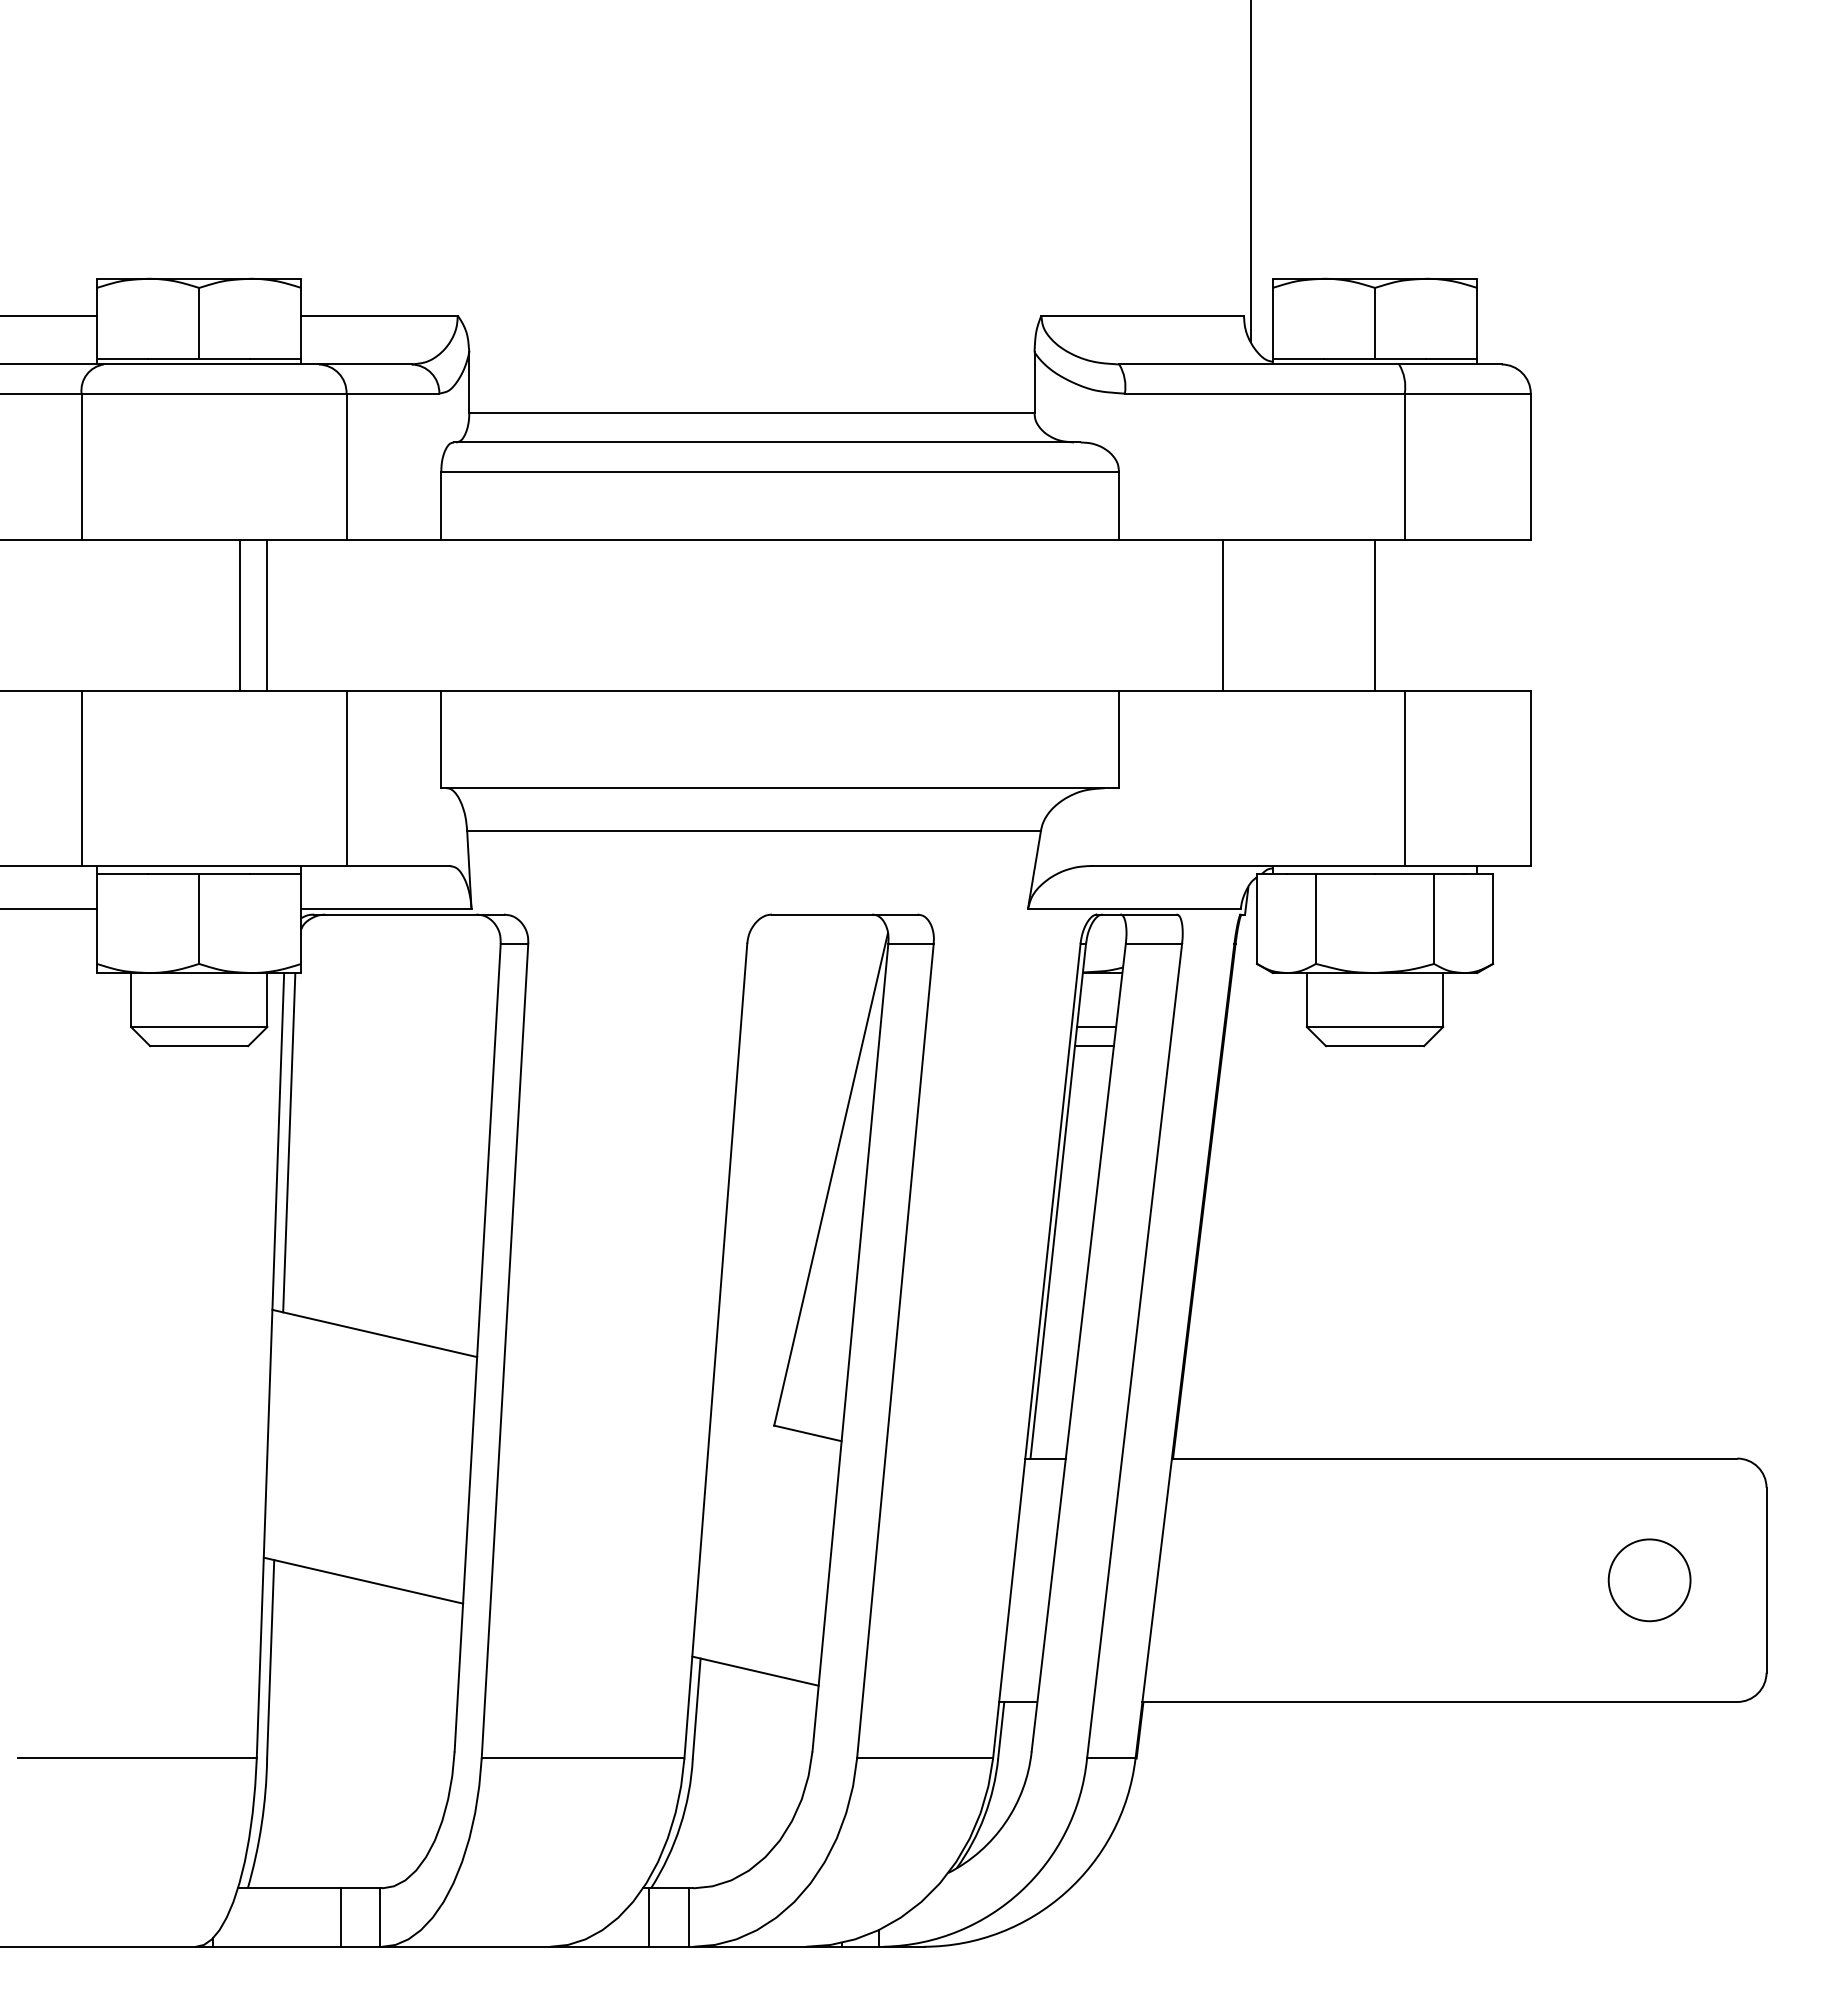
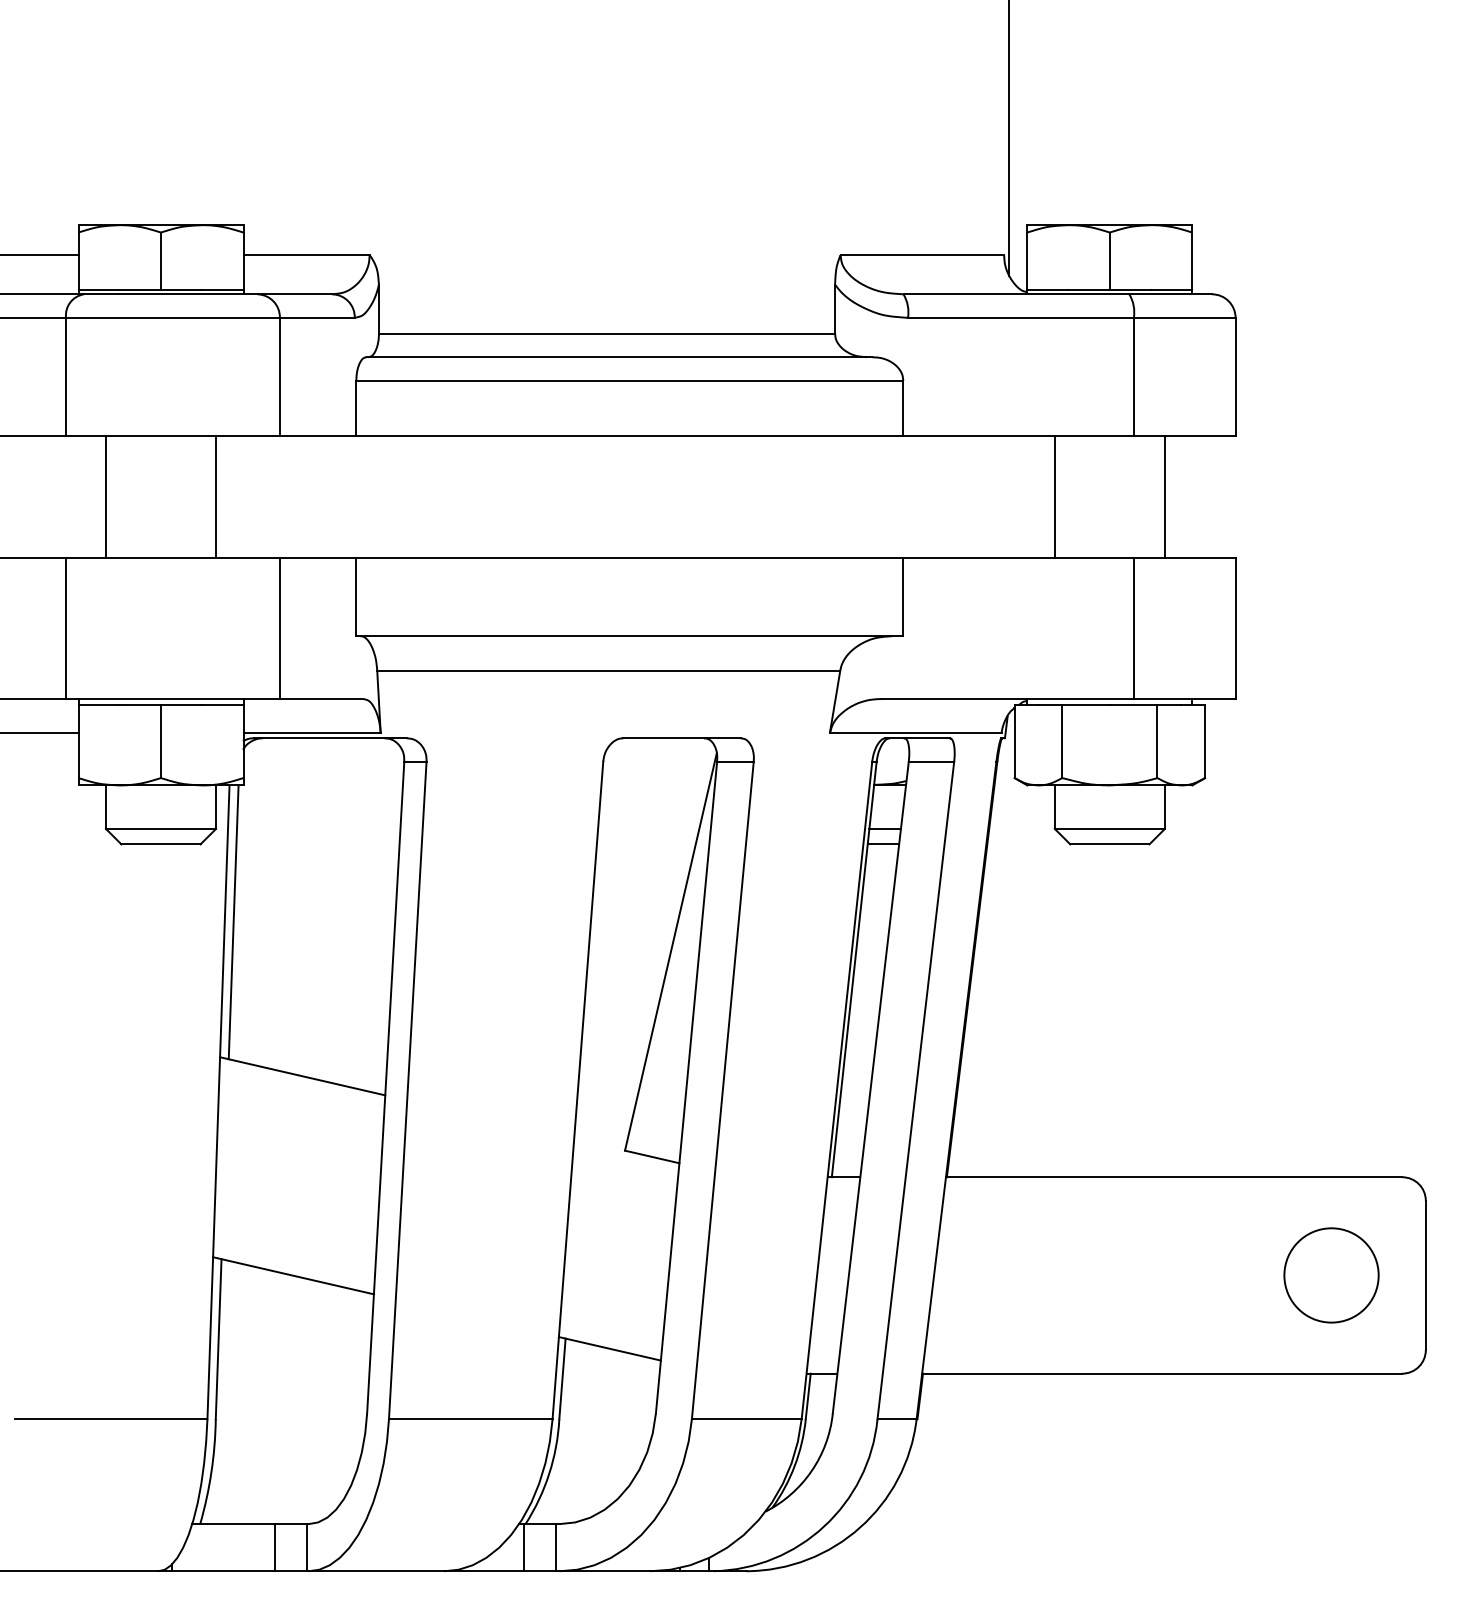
line: (240, 614) -> (106, 496), moved
line: (1222, 614) -> (1054, 496), moved
line: (1375, 614) -> (1165, 496), moved
circle: (1649, 1580) -> (1331, 1275), size x1.43

